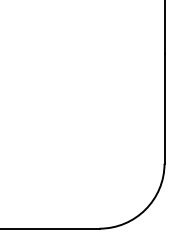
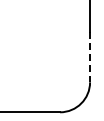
line: (165, 109) -> (90, 57), solid -> dashed

